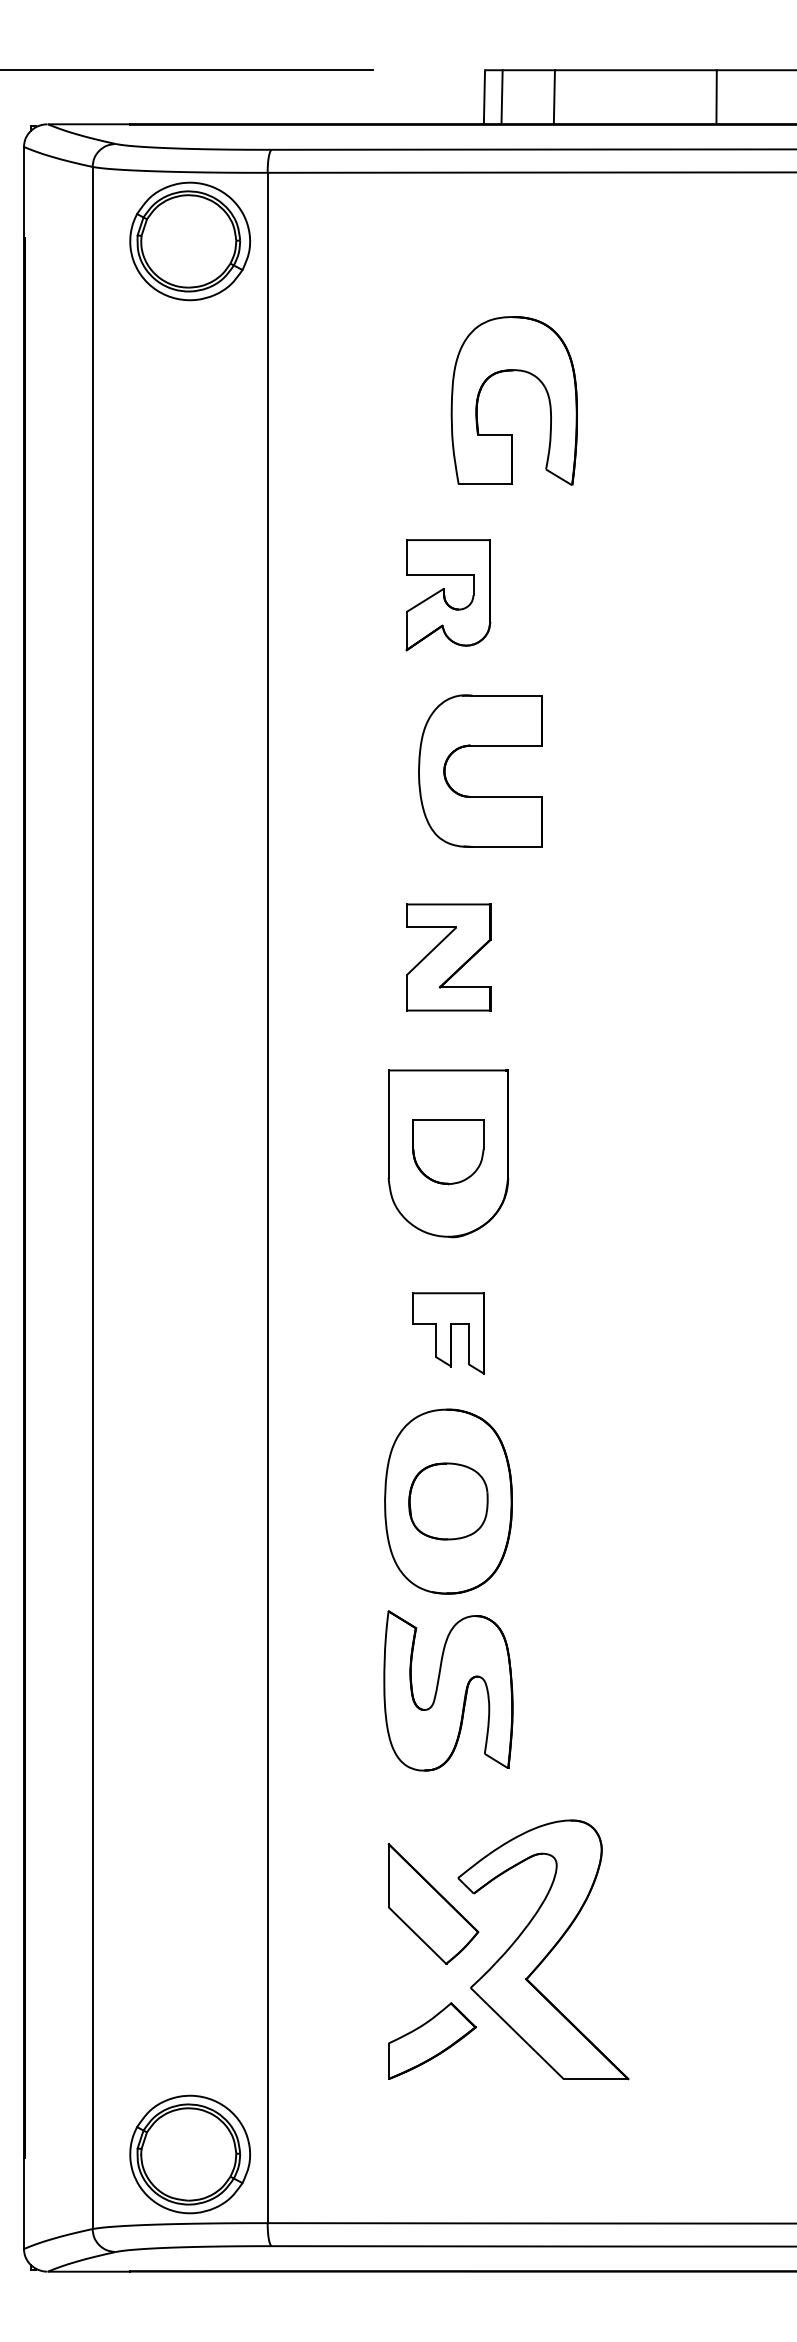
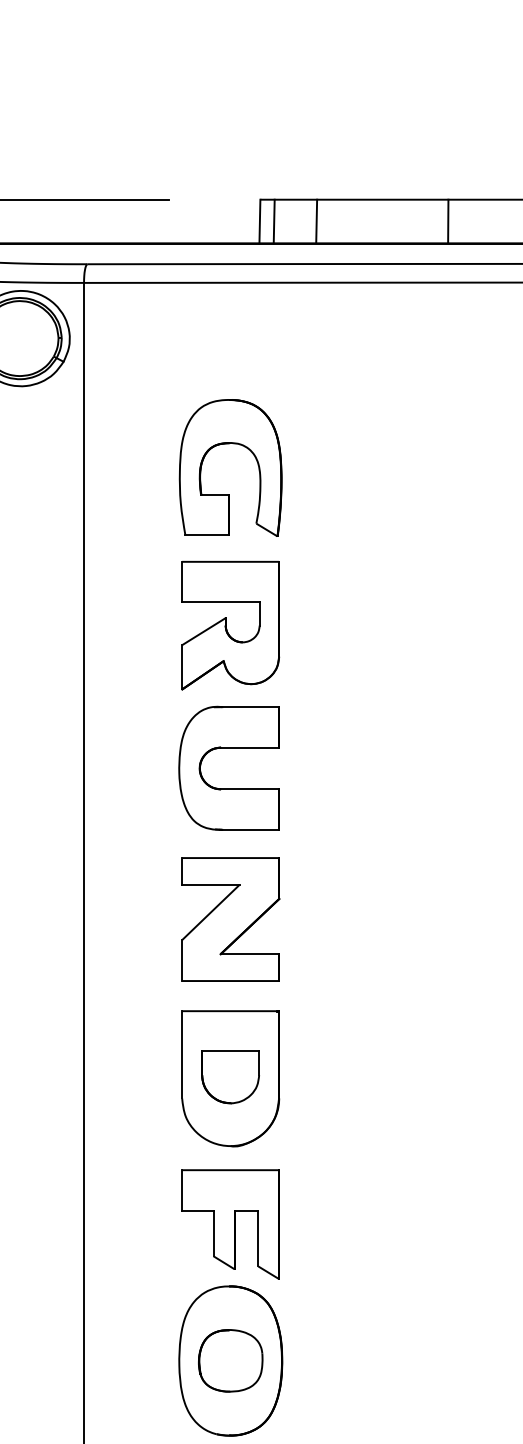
part: (513, 371) -> (229, 444), moved
part: (448, 594) -> (230, 625), size x1.43
part: (480, 746) -> (229, 748), moved
part: (448, 957) -> (230, 919), size x1.43
part: (448, 1333) -> (230, 1224), size x1.67

